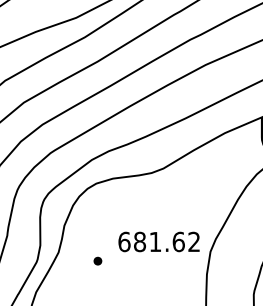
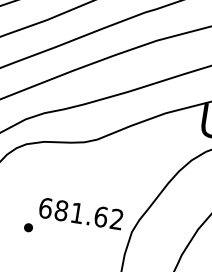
part: (97, 260) -> (28, 226), moved

